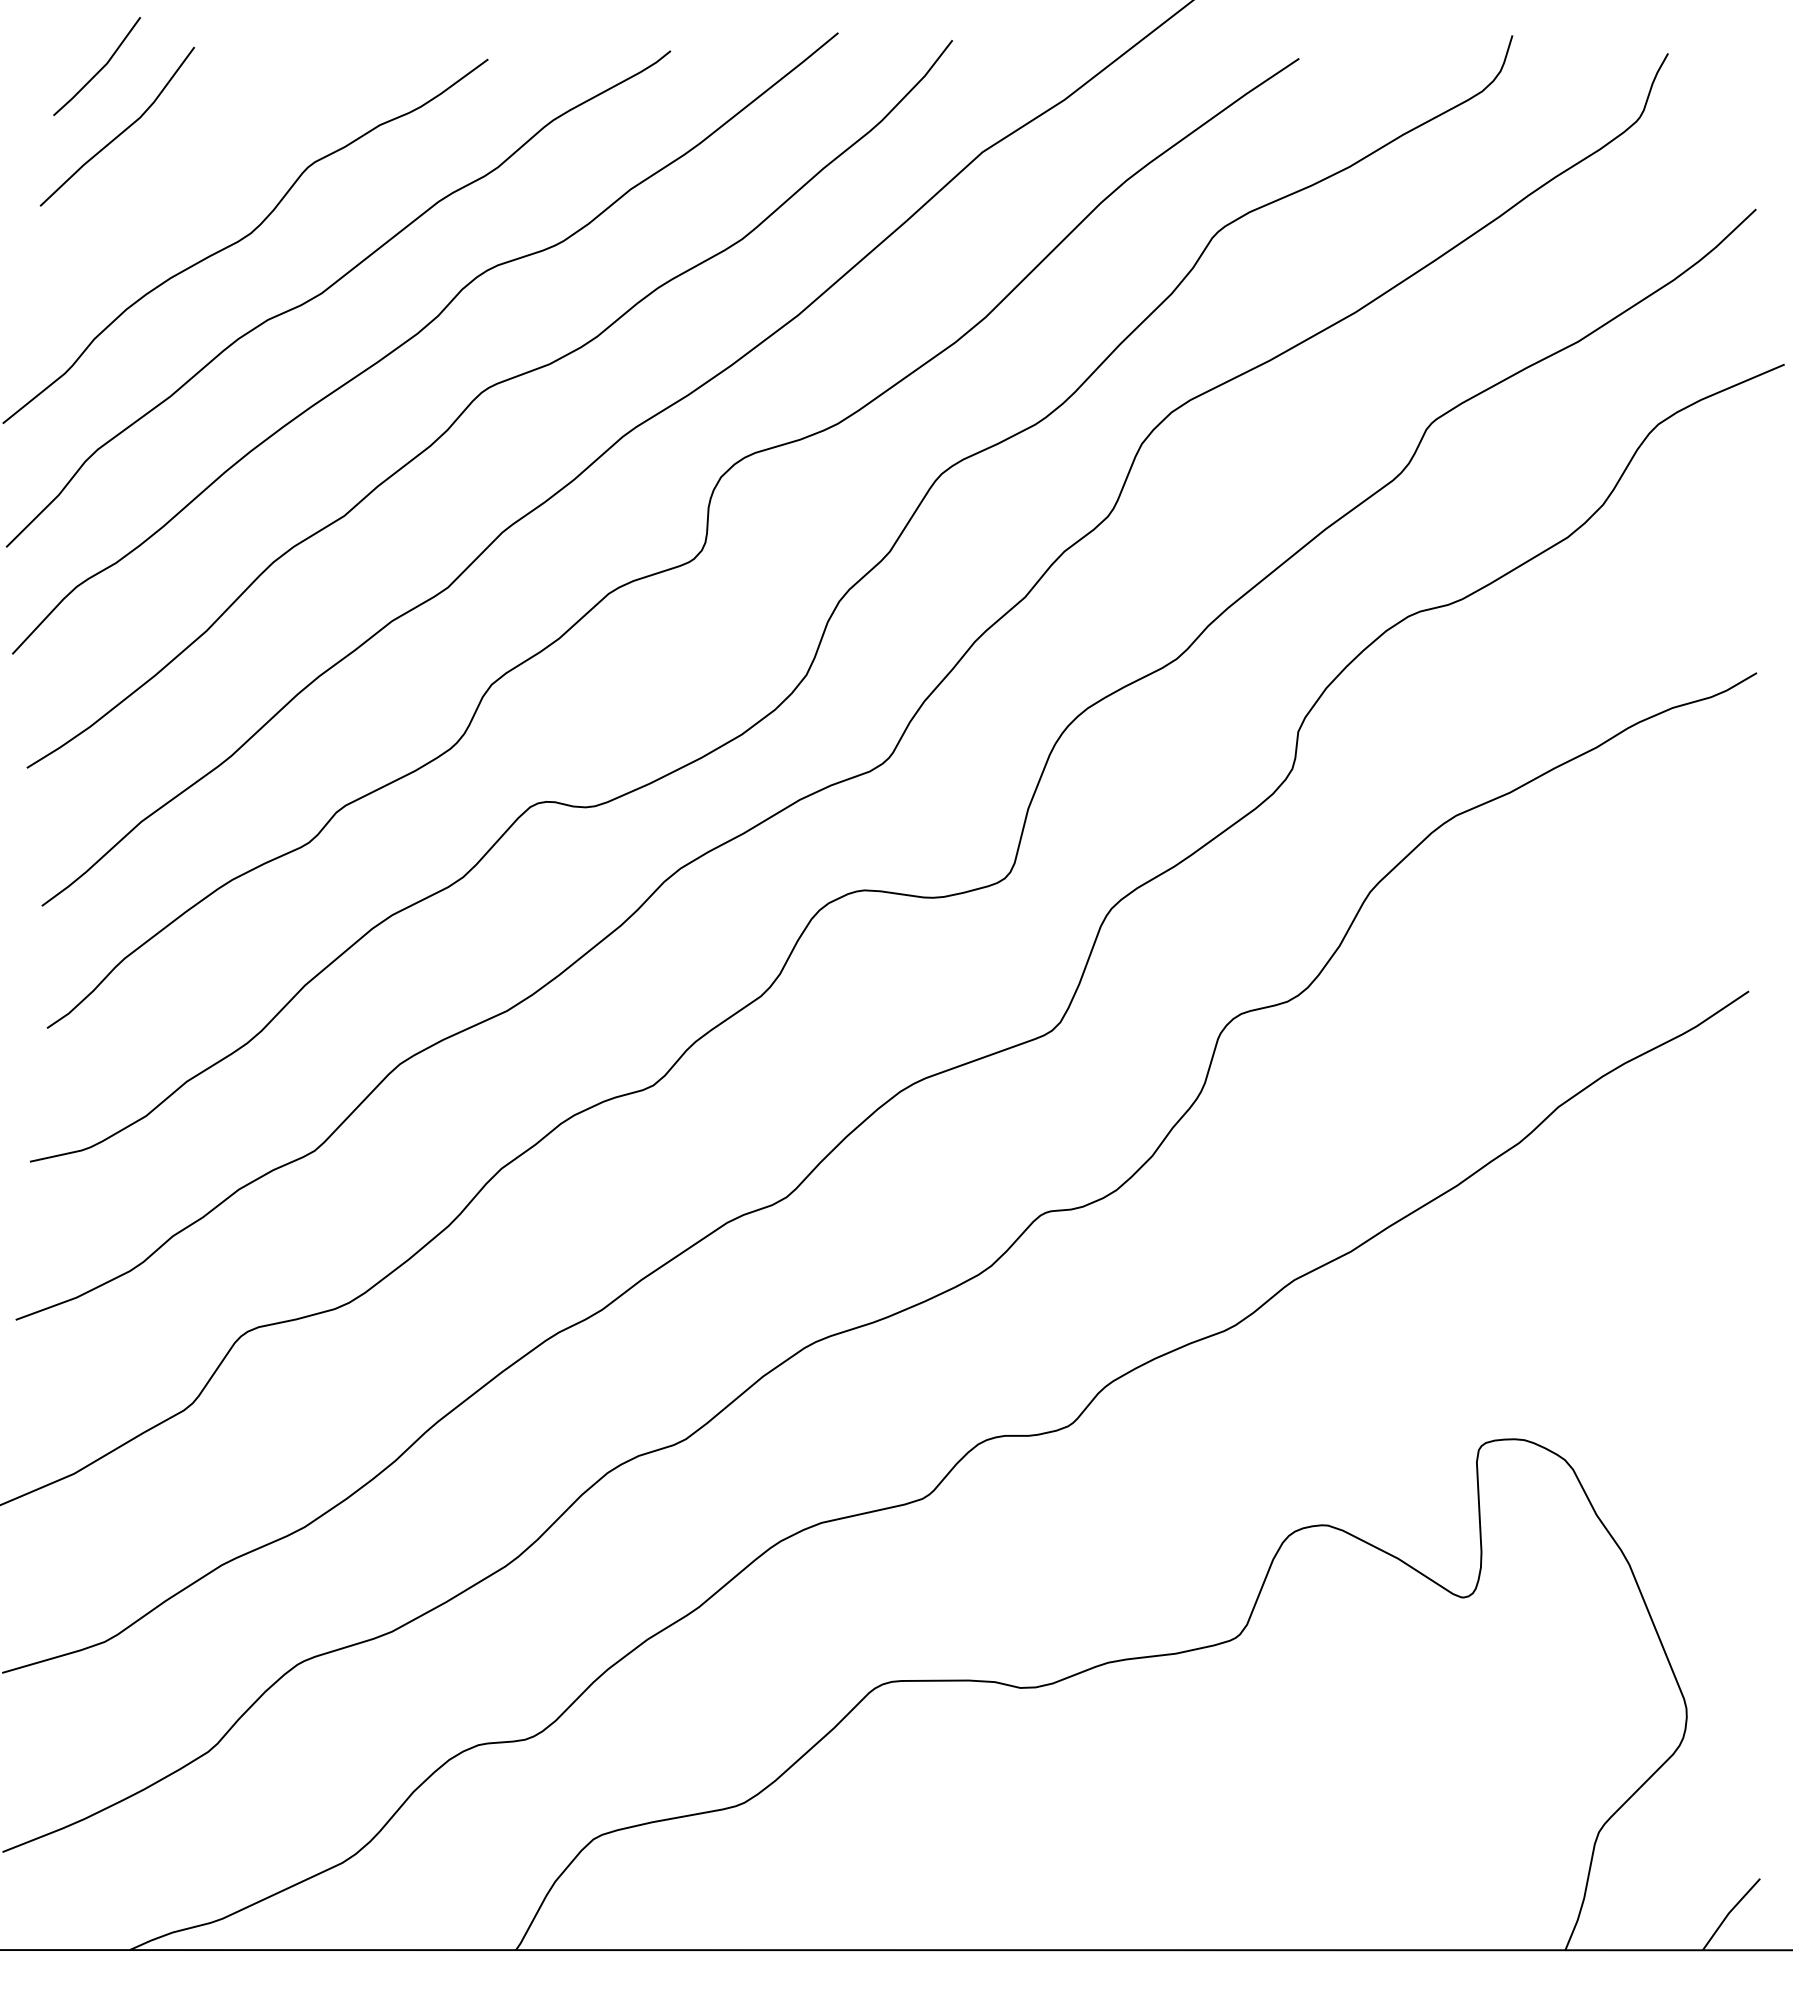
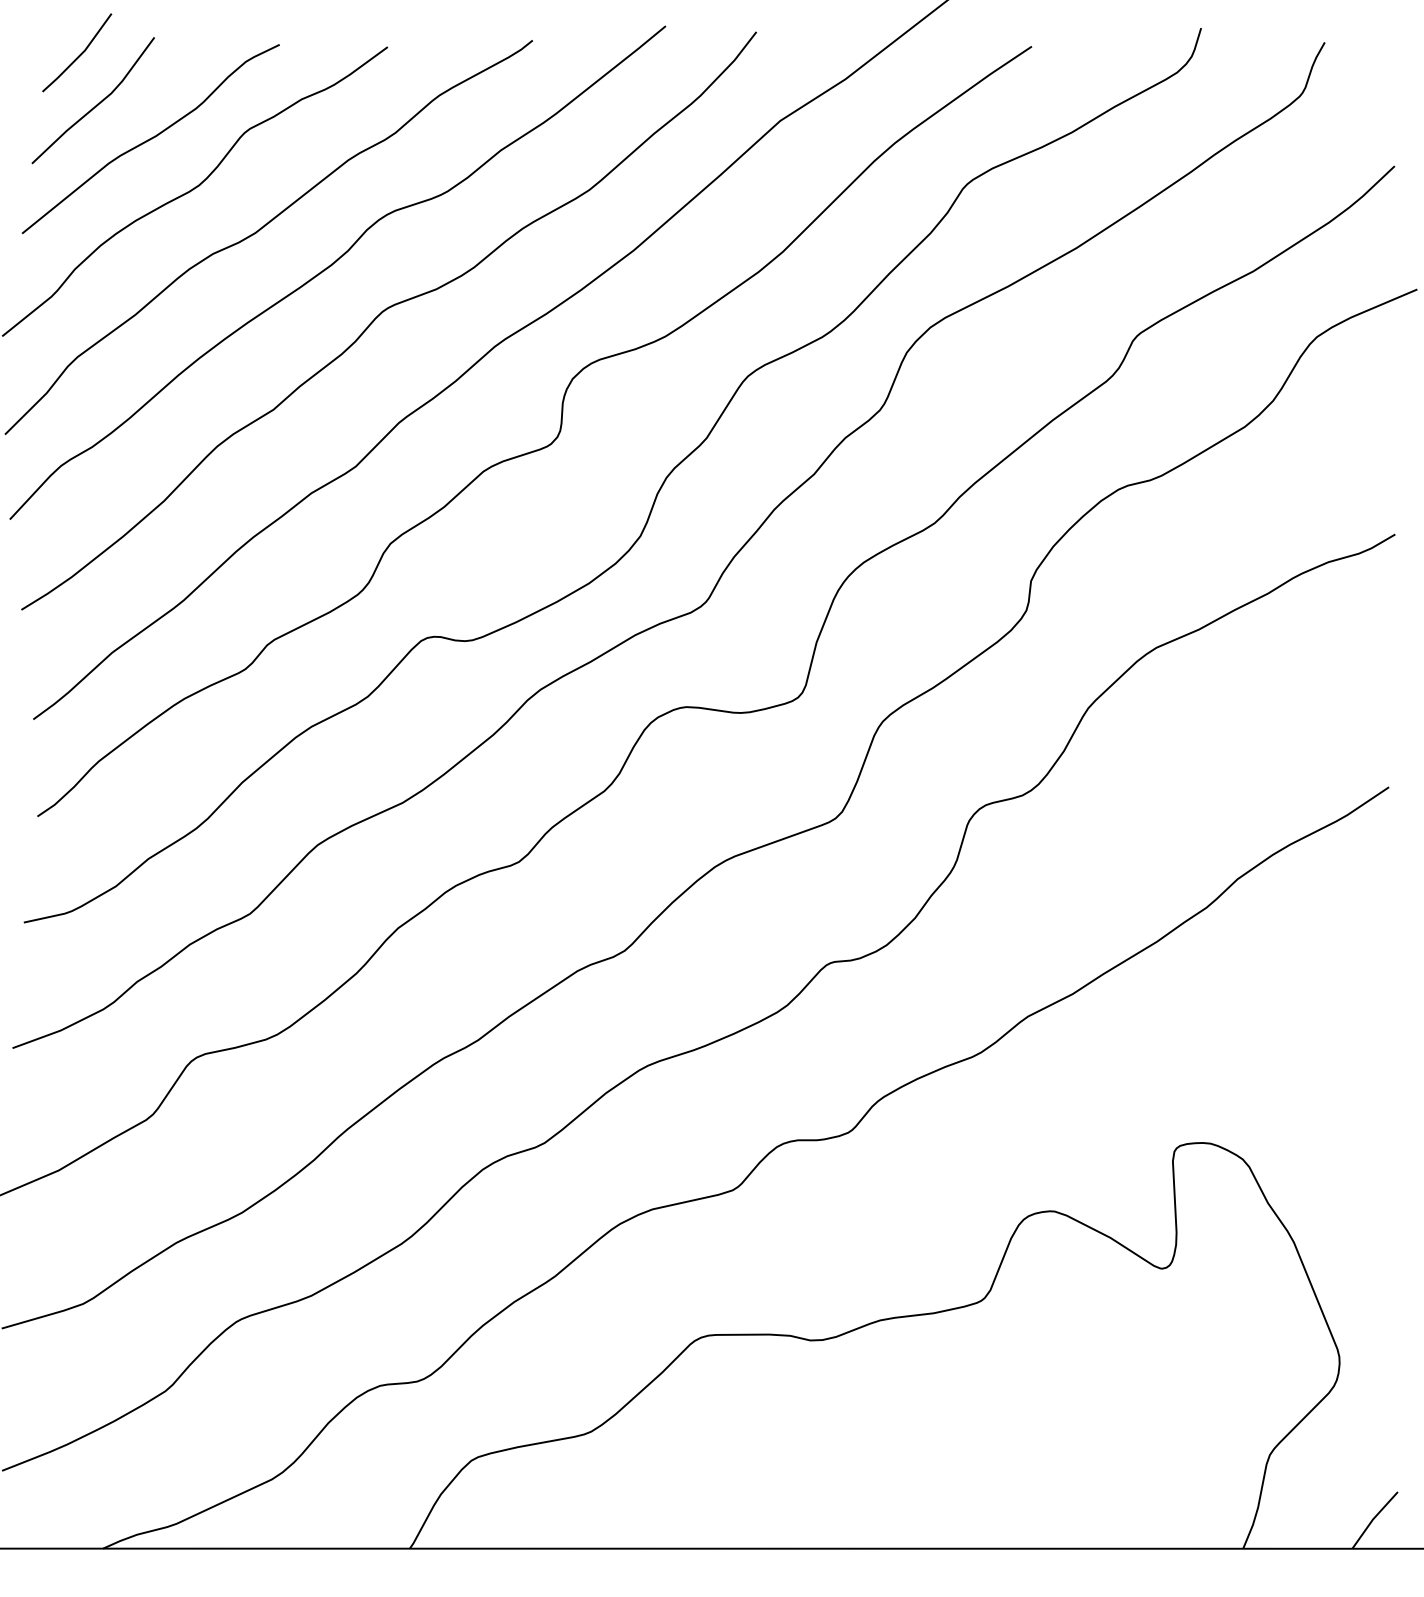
curve: (189, 175) -> (150, 139), added

